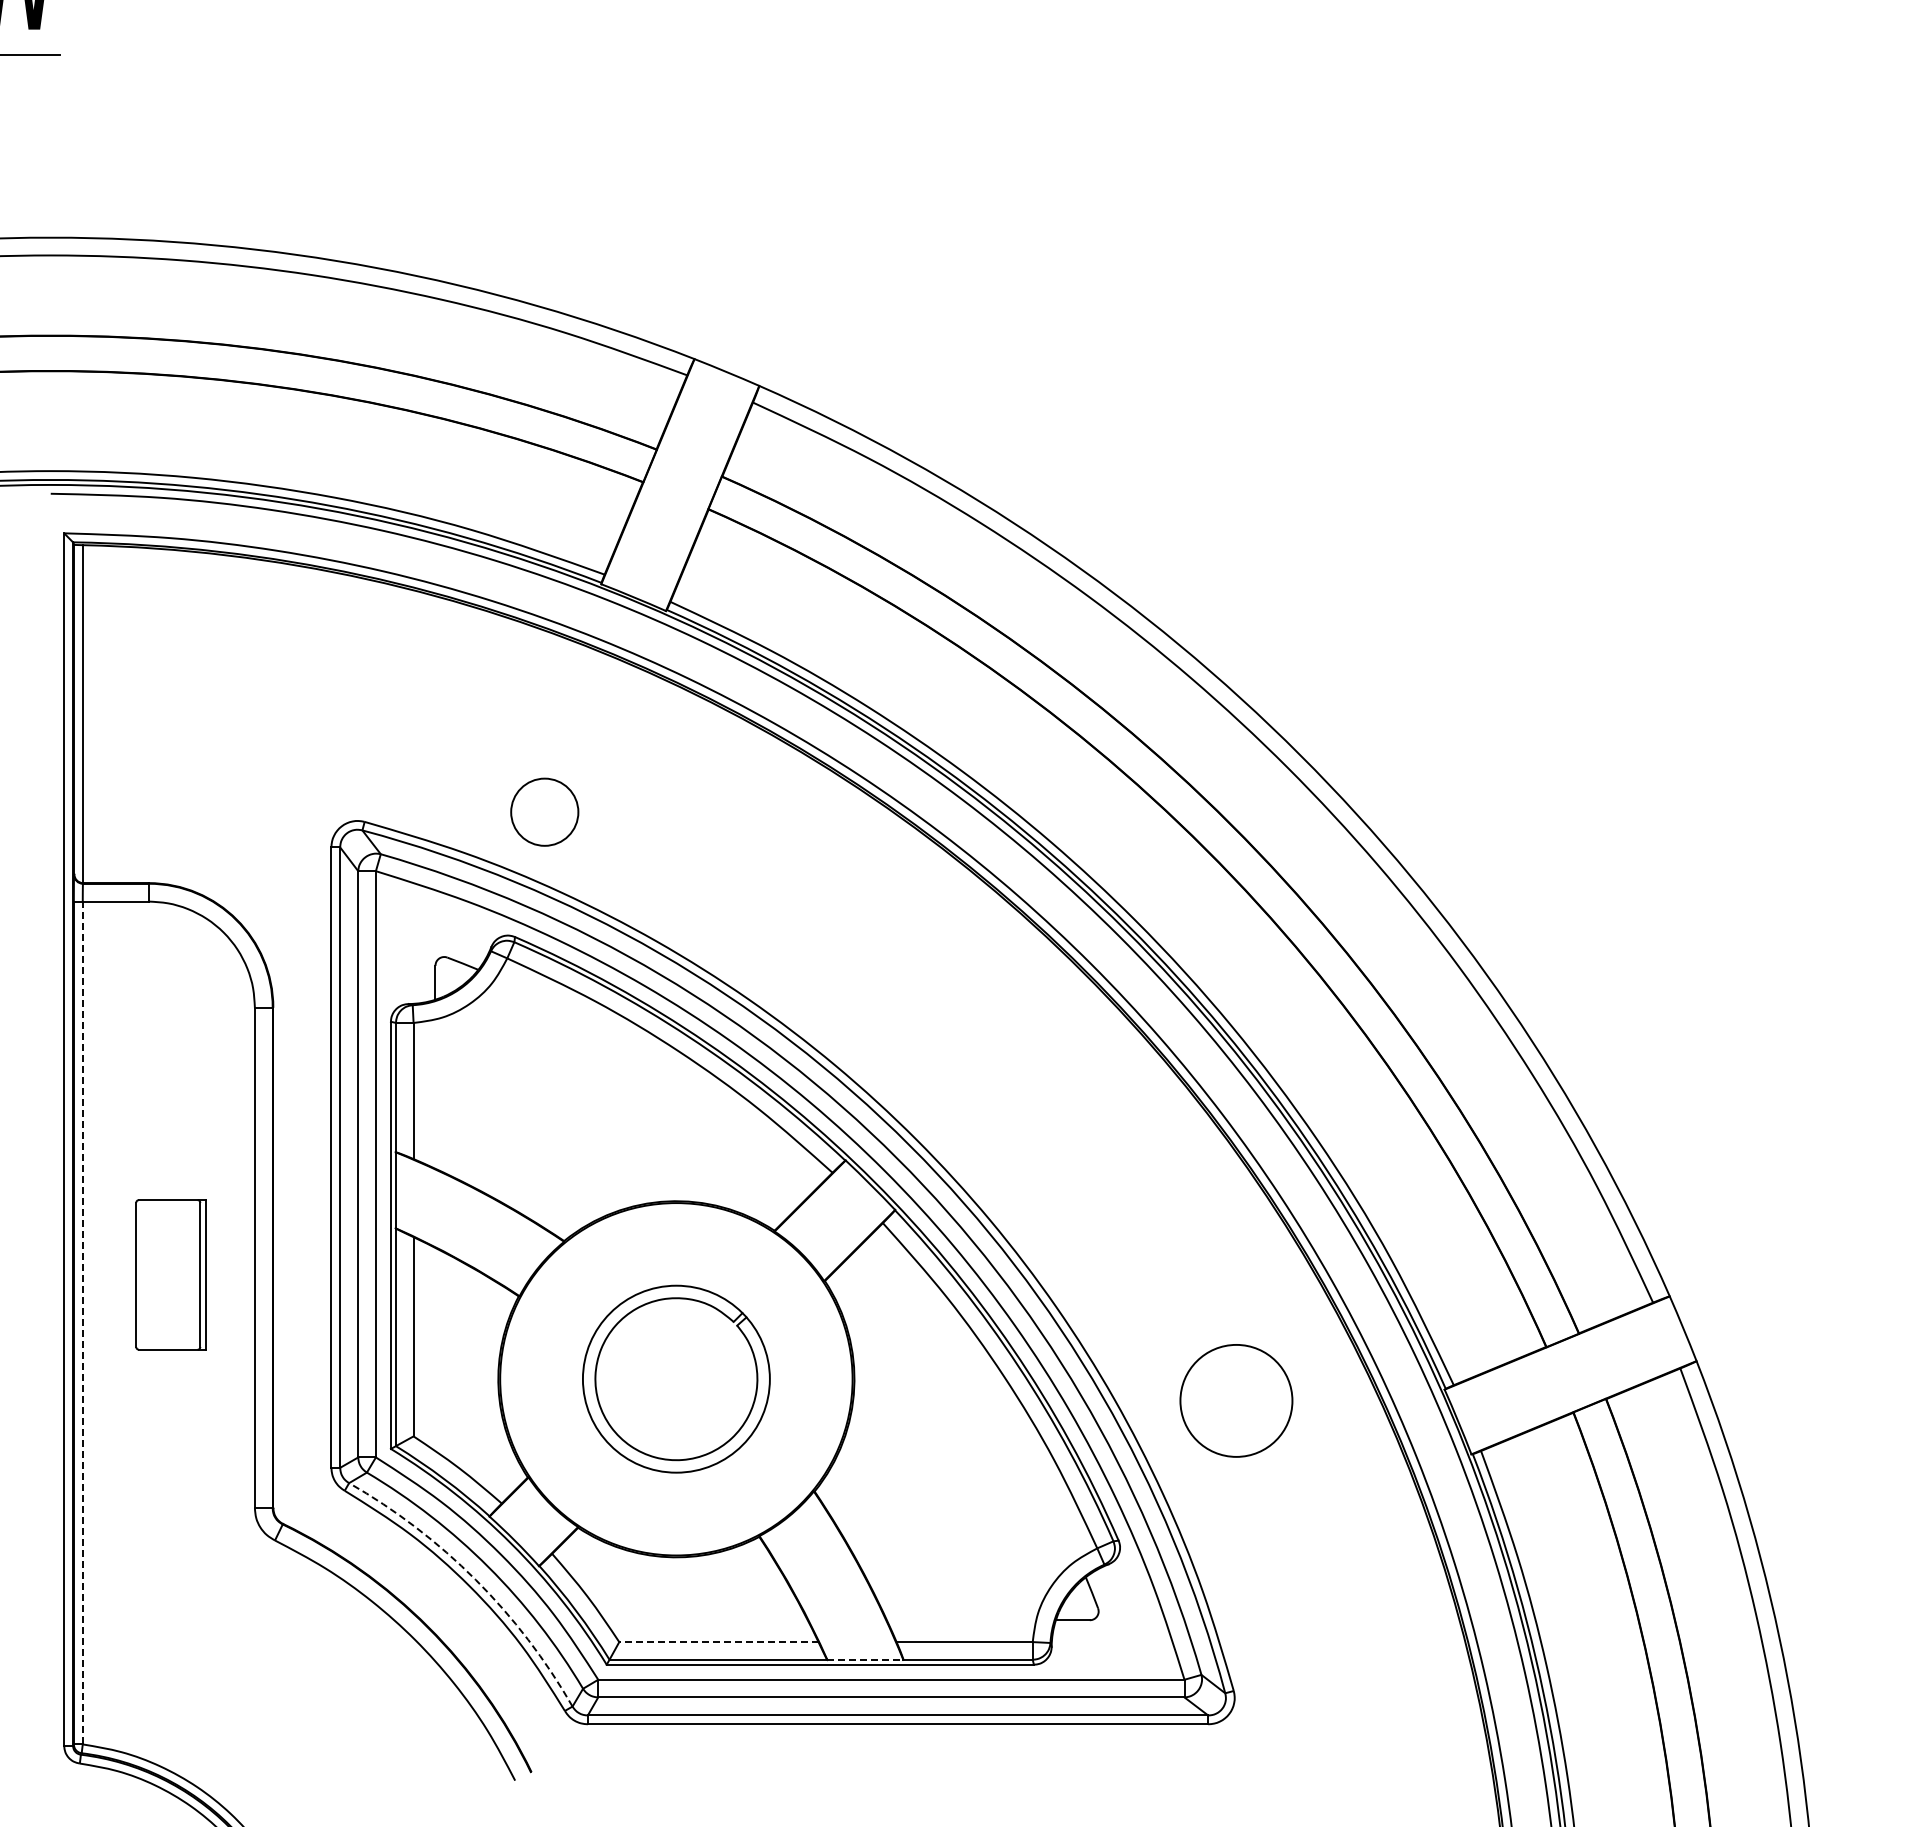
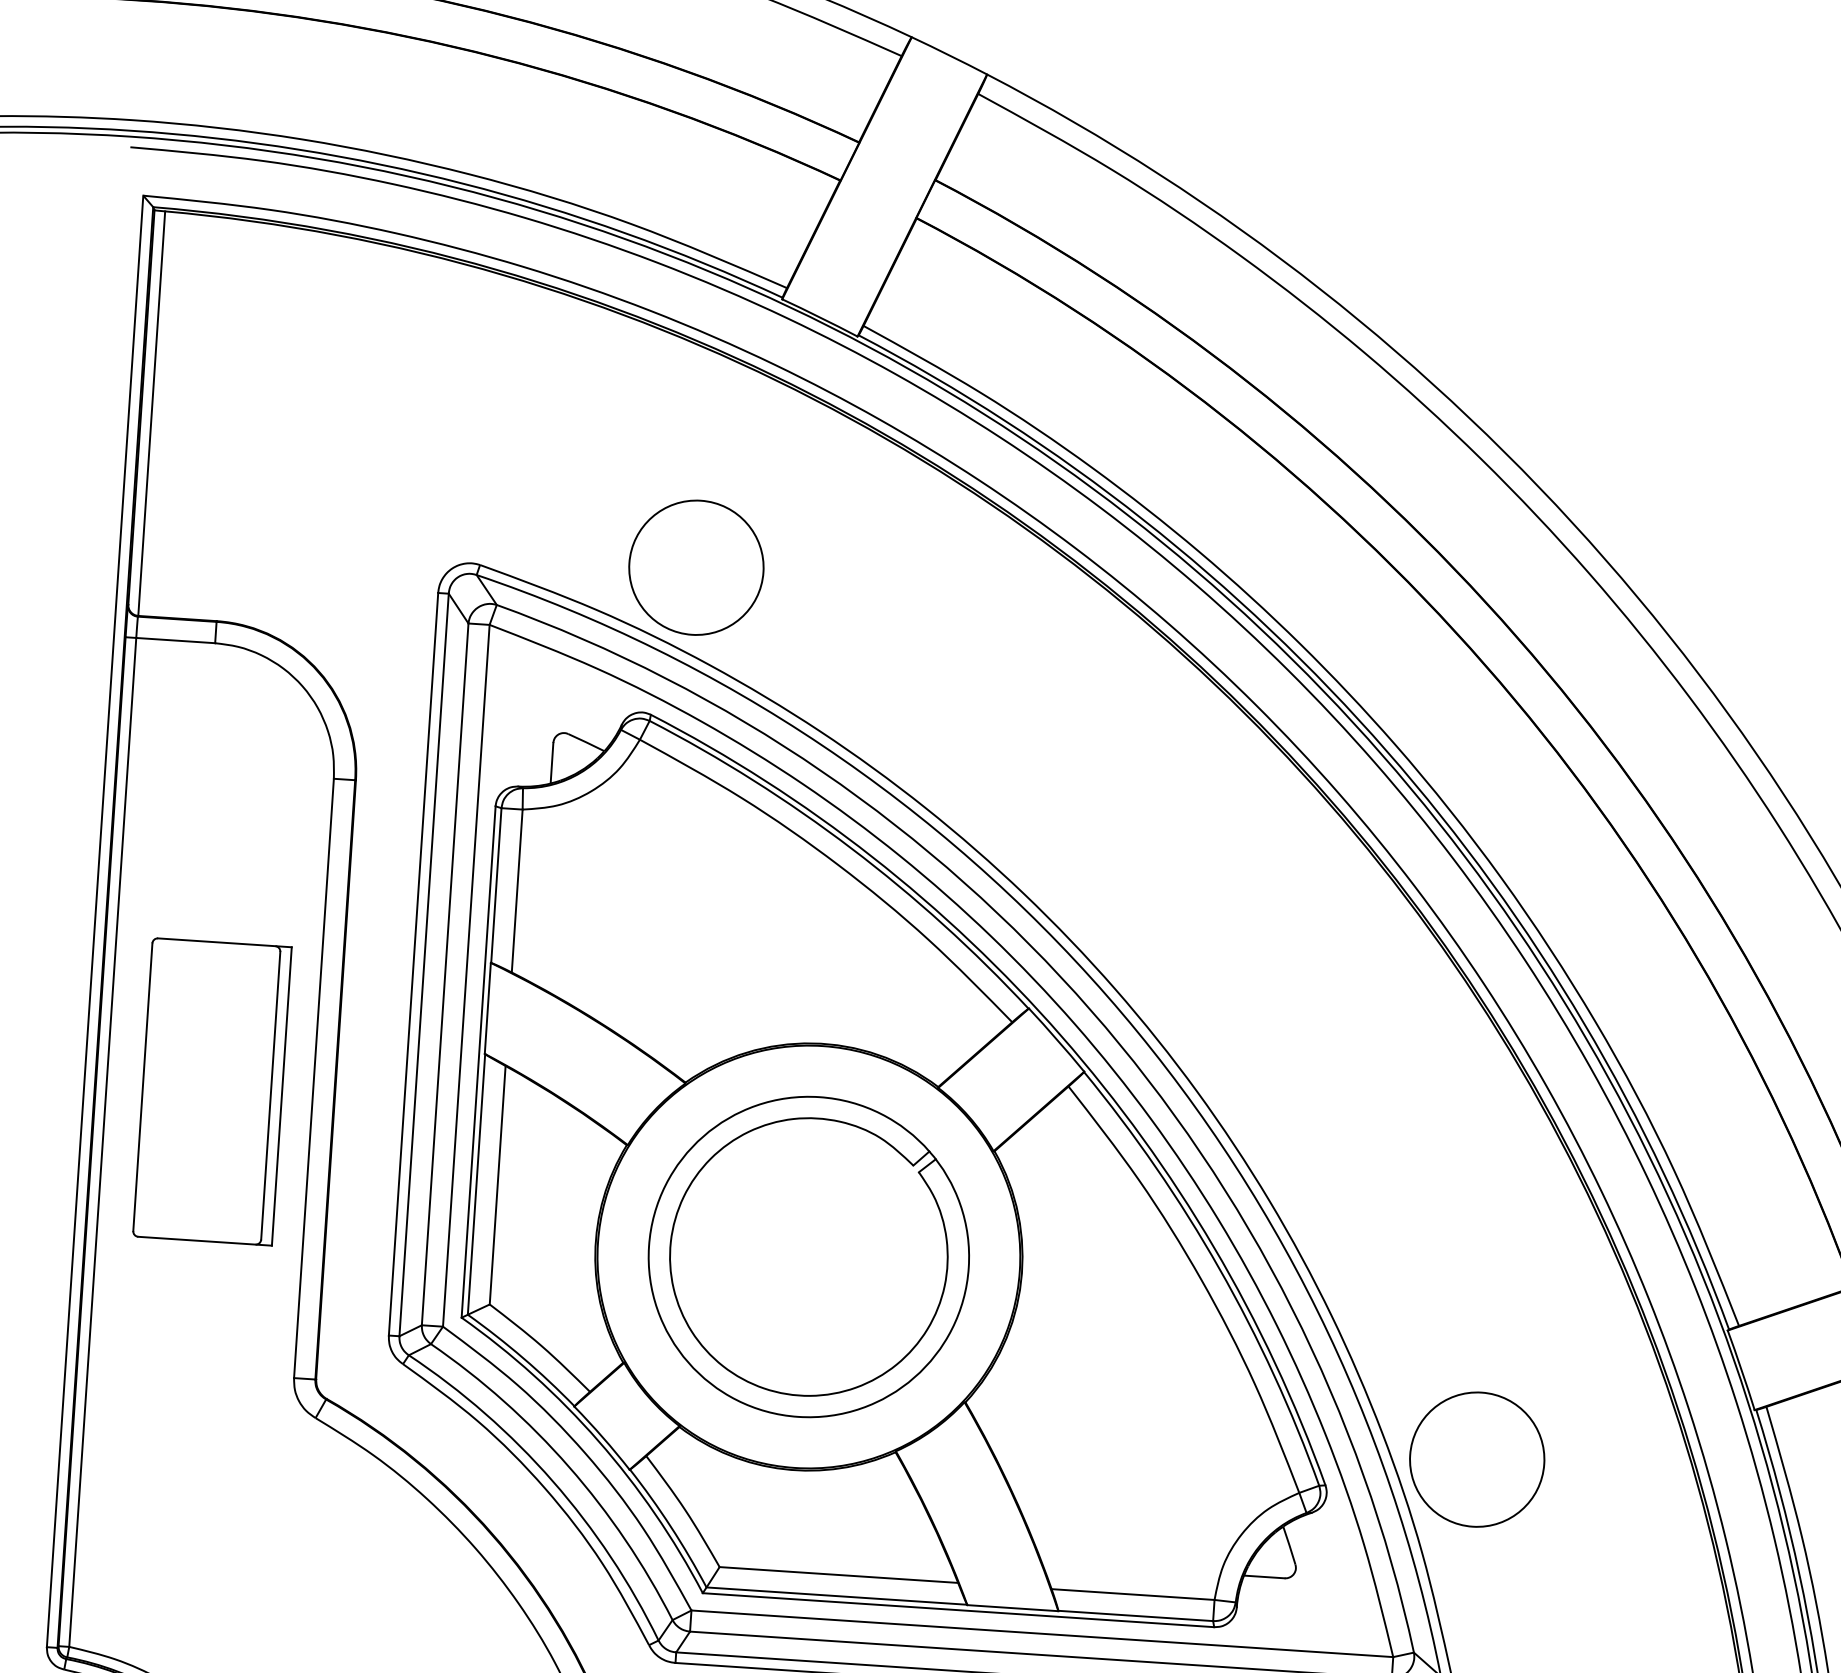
circle: (544, 812) -> (696, 568), size x1.67
part: (170, 1274) -> (211, 1091), size x1.67
line: (82, 1322) -> (102, 1141), dashed -> solid
part: (676, 1378) -> (809, 1256), size x1.43
circle: (1236, 1400) -> (1477, 1459), moved
arc: (475, 1579) -> (552, 1480), dashed -> solid
line: (718, 1642) -> (838, 1575), dashed -> solid
line: (865, 1660) -> (1012, 1608), dashed -> solid

